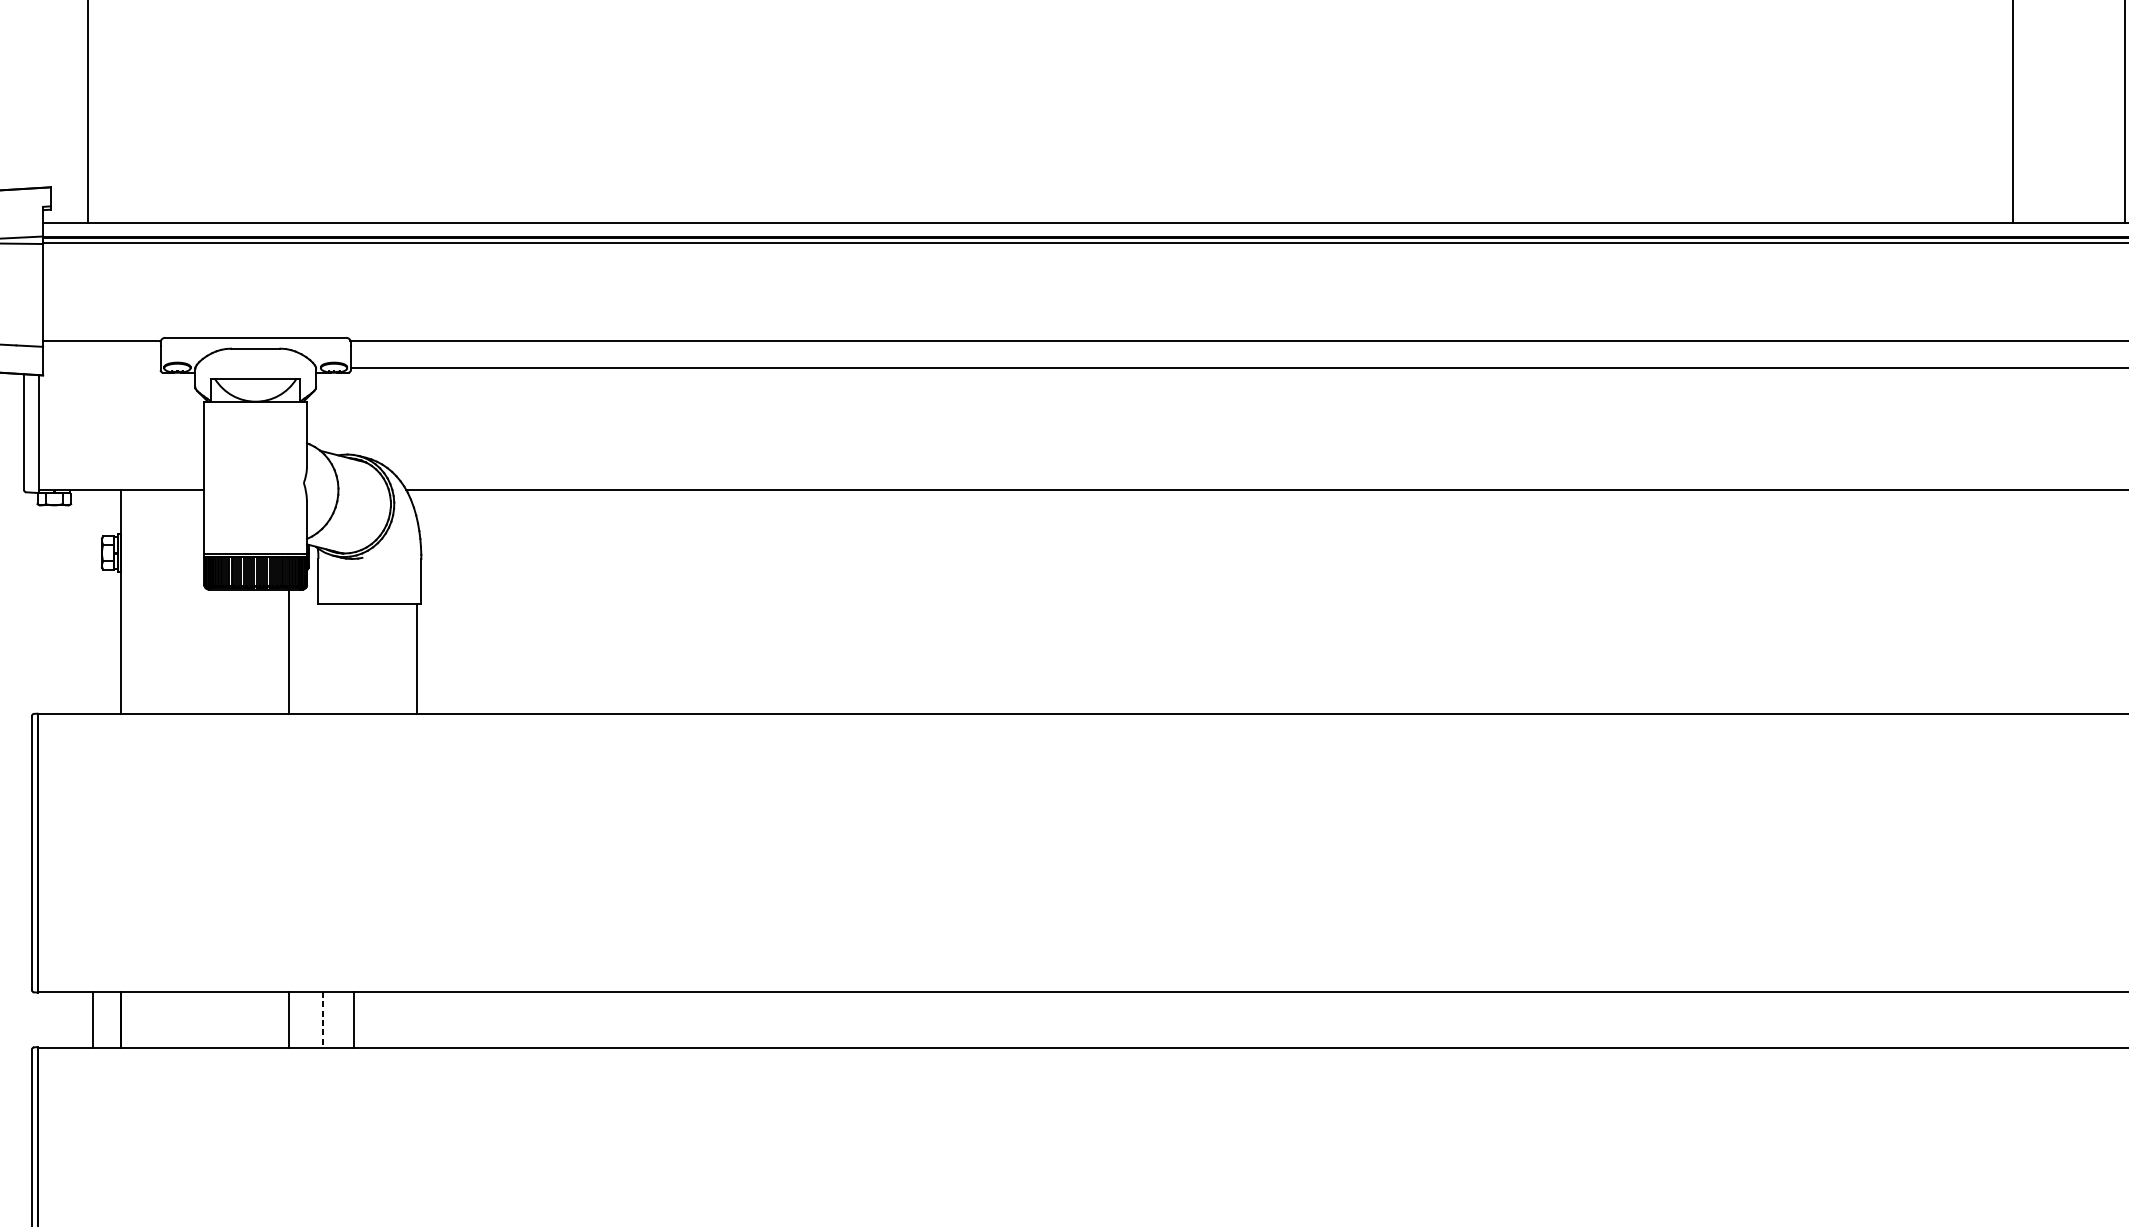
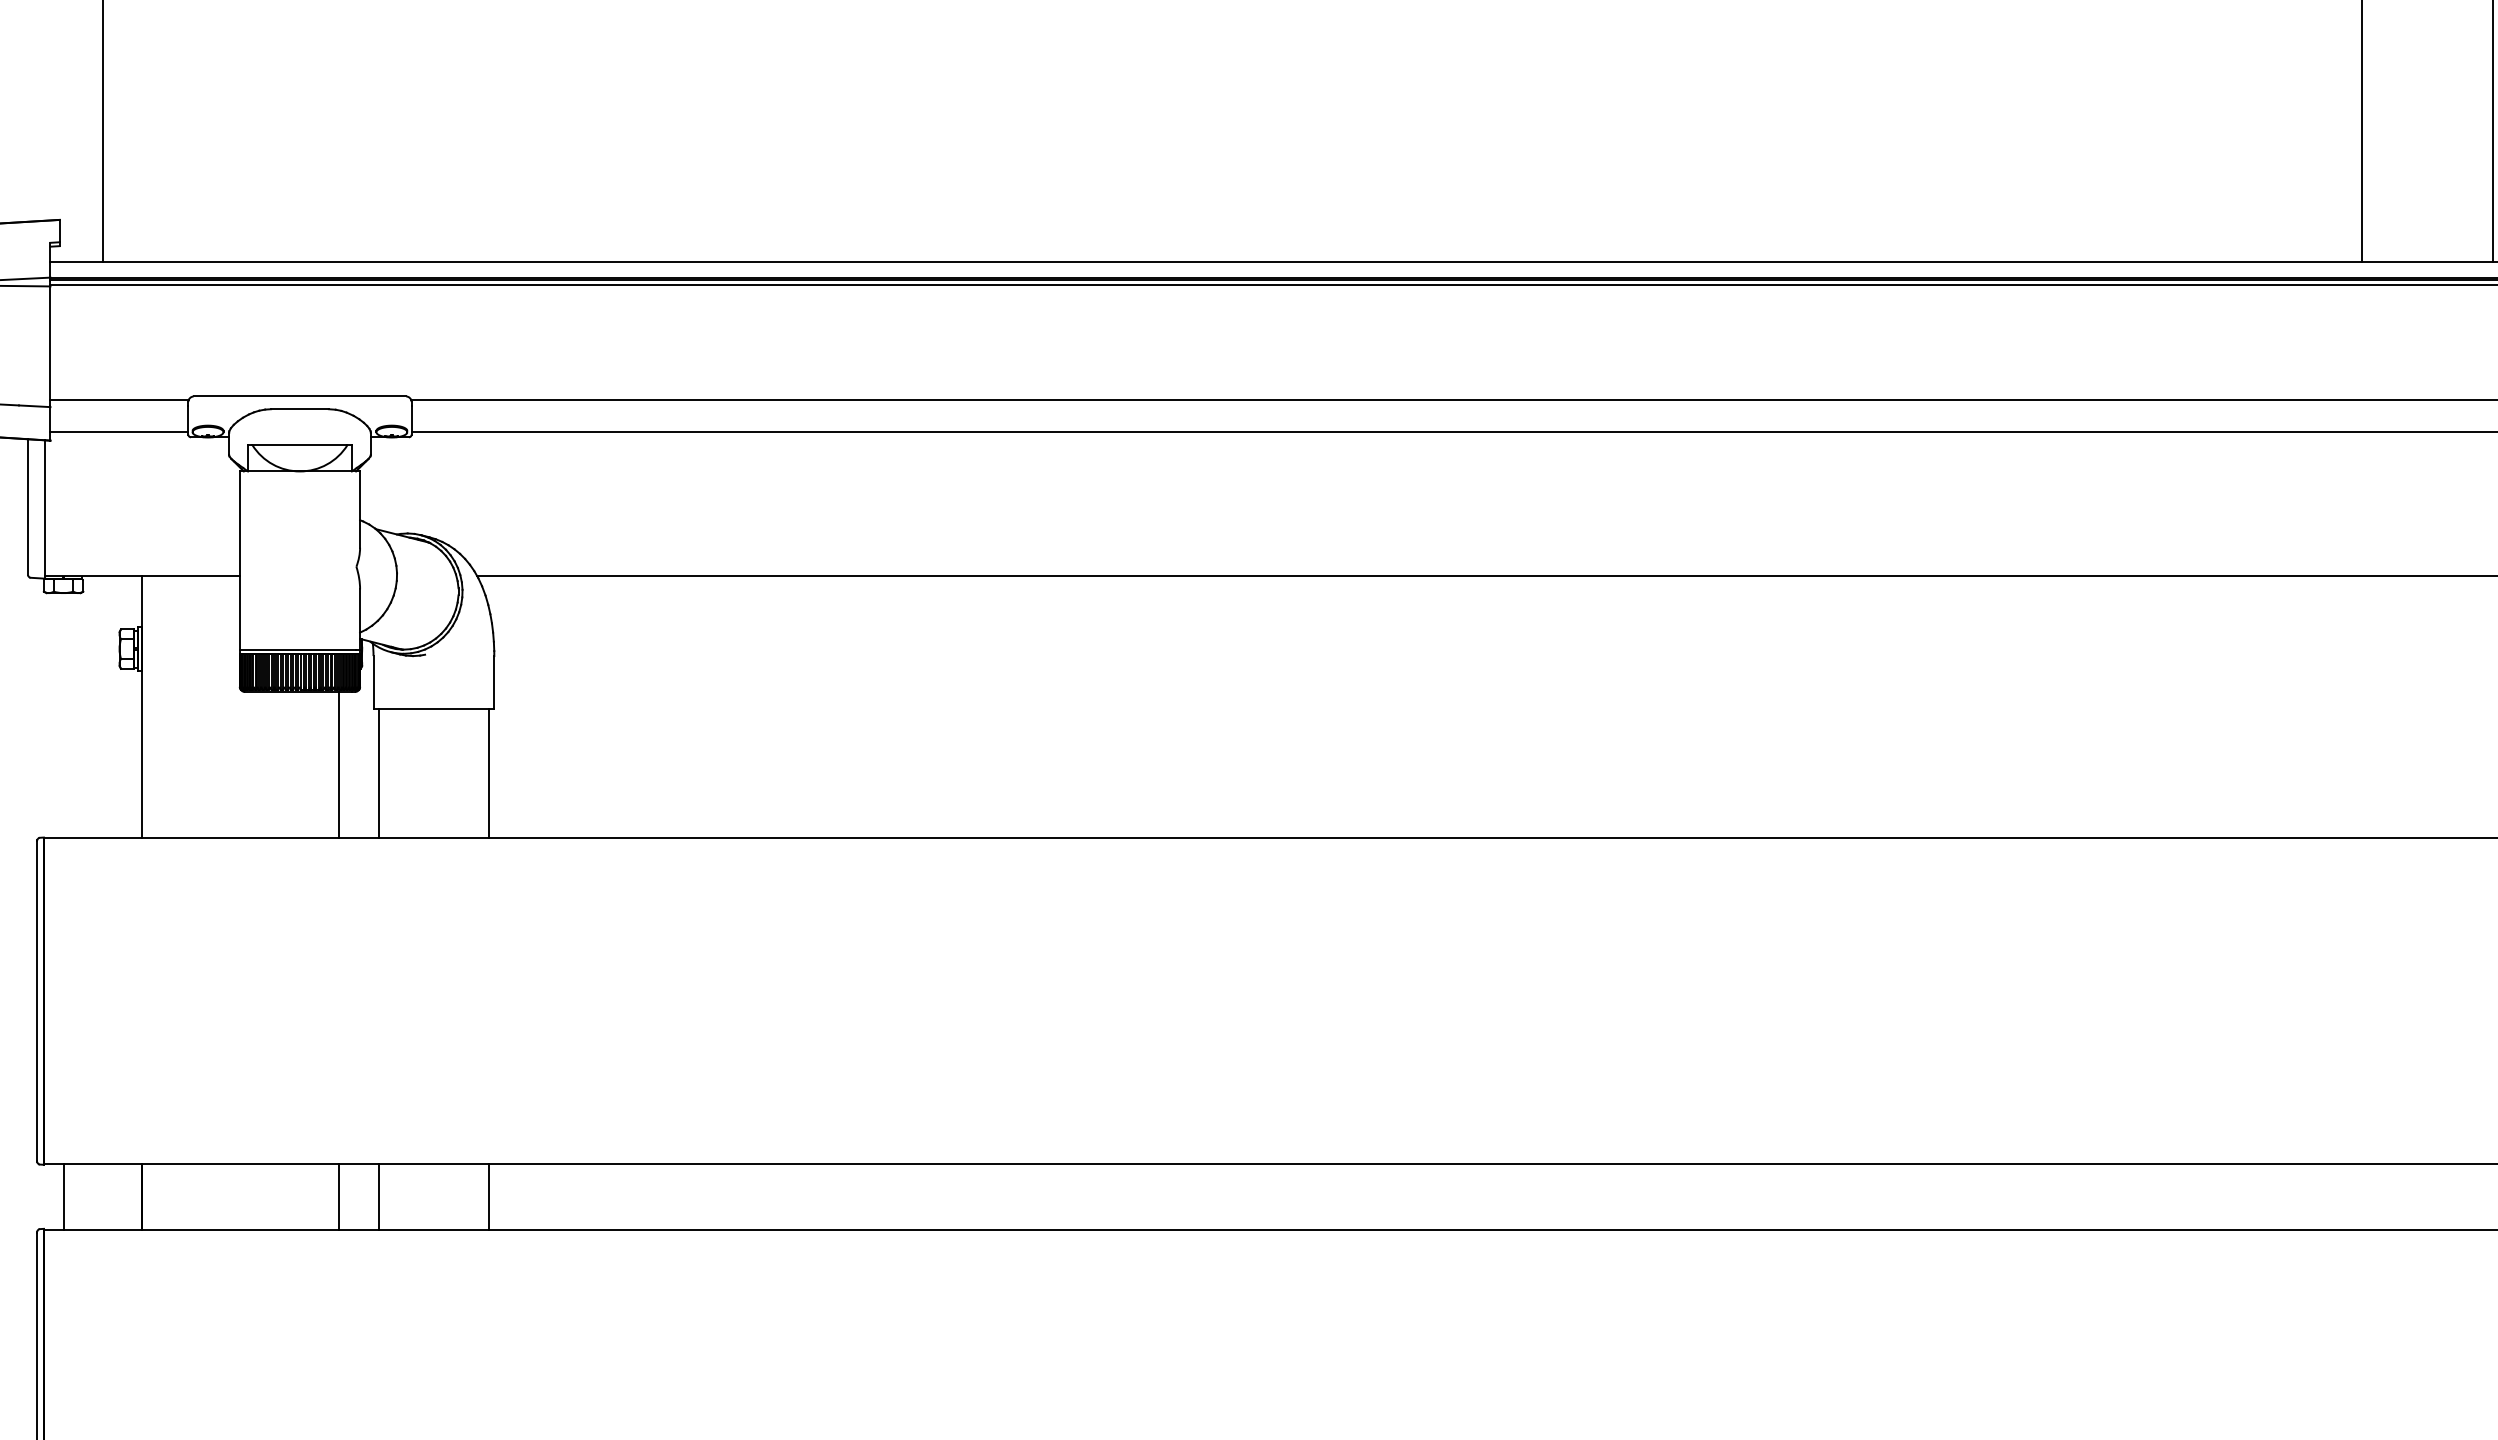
line: (101, 368) -> (119, 432), added
line: (322, 659) -> (378, 773), added
line: (92, 1019) -> (63, 1196), moved
line: (322, 1019) -> (378, 1196), dashed -> solid
line: (354, 1019) -> (489, 1196), moved

